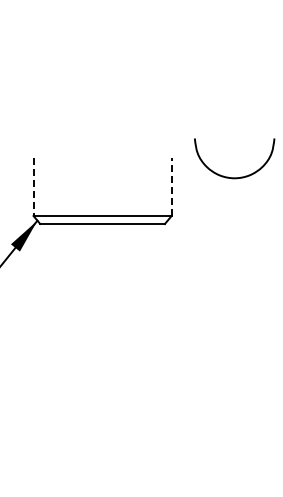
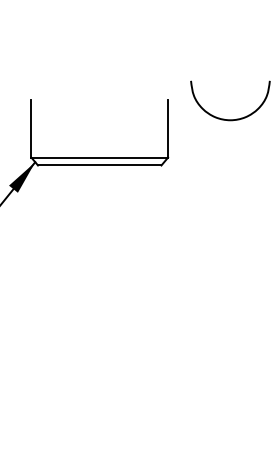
line: (171, 186) -> (167, 128), dashed -> solid
line: (33, 187) -> (31, 129), dashed -> solid

